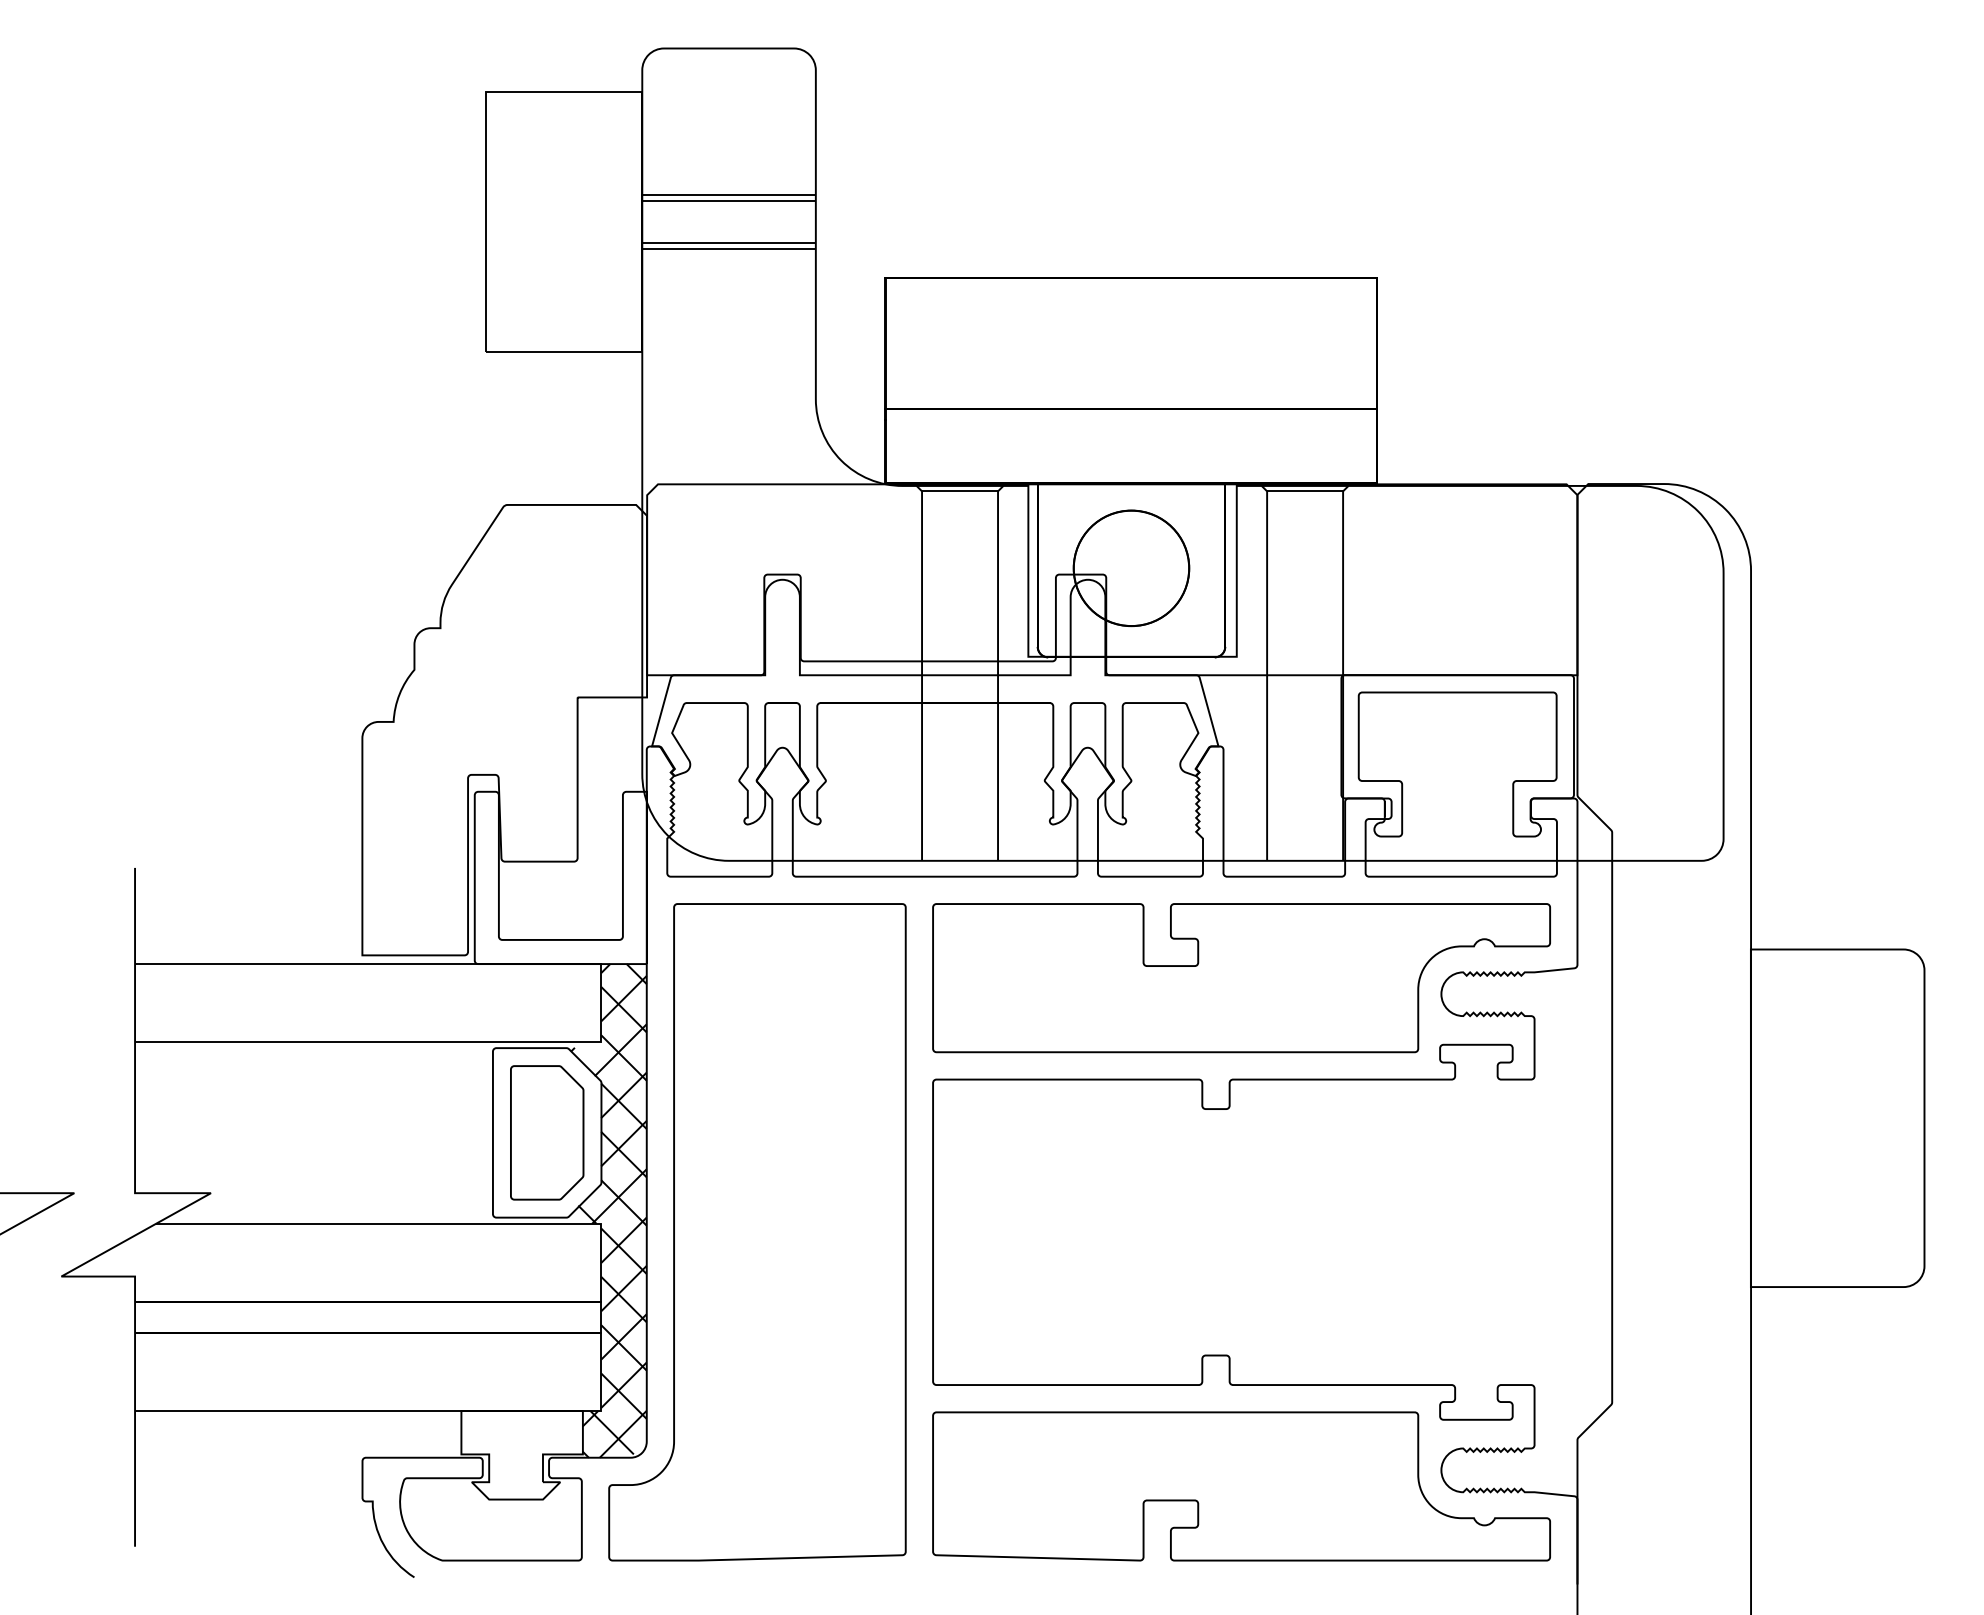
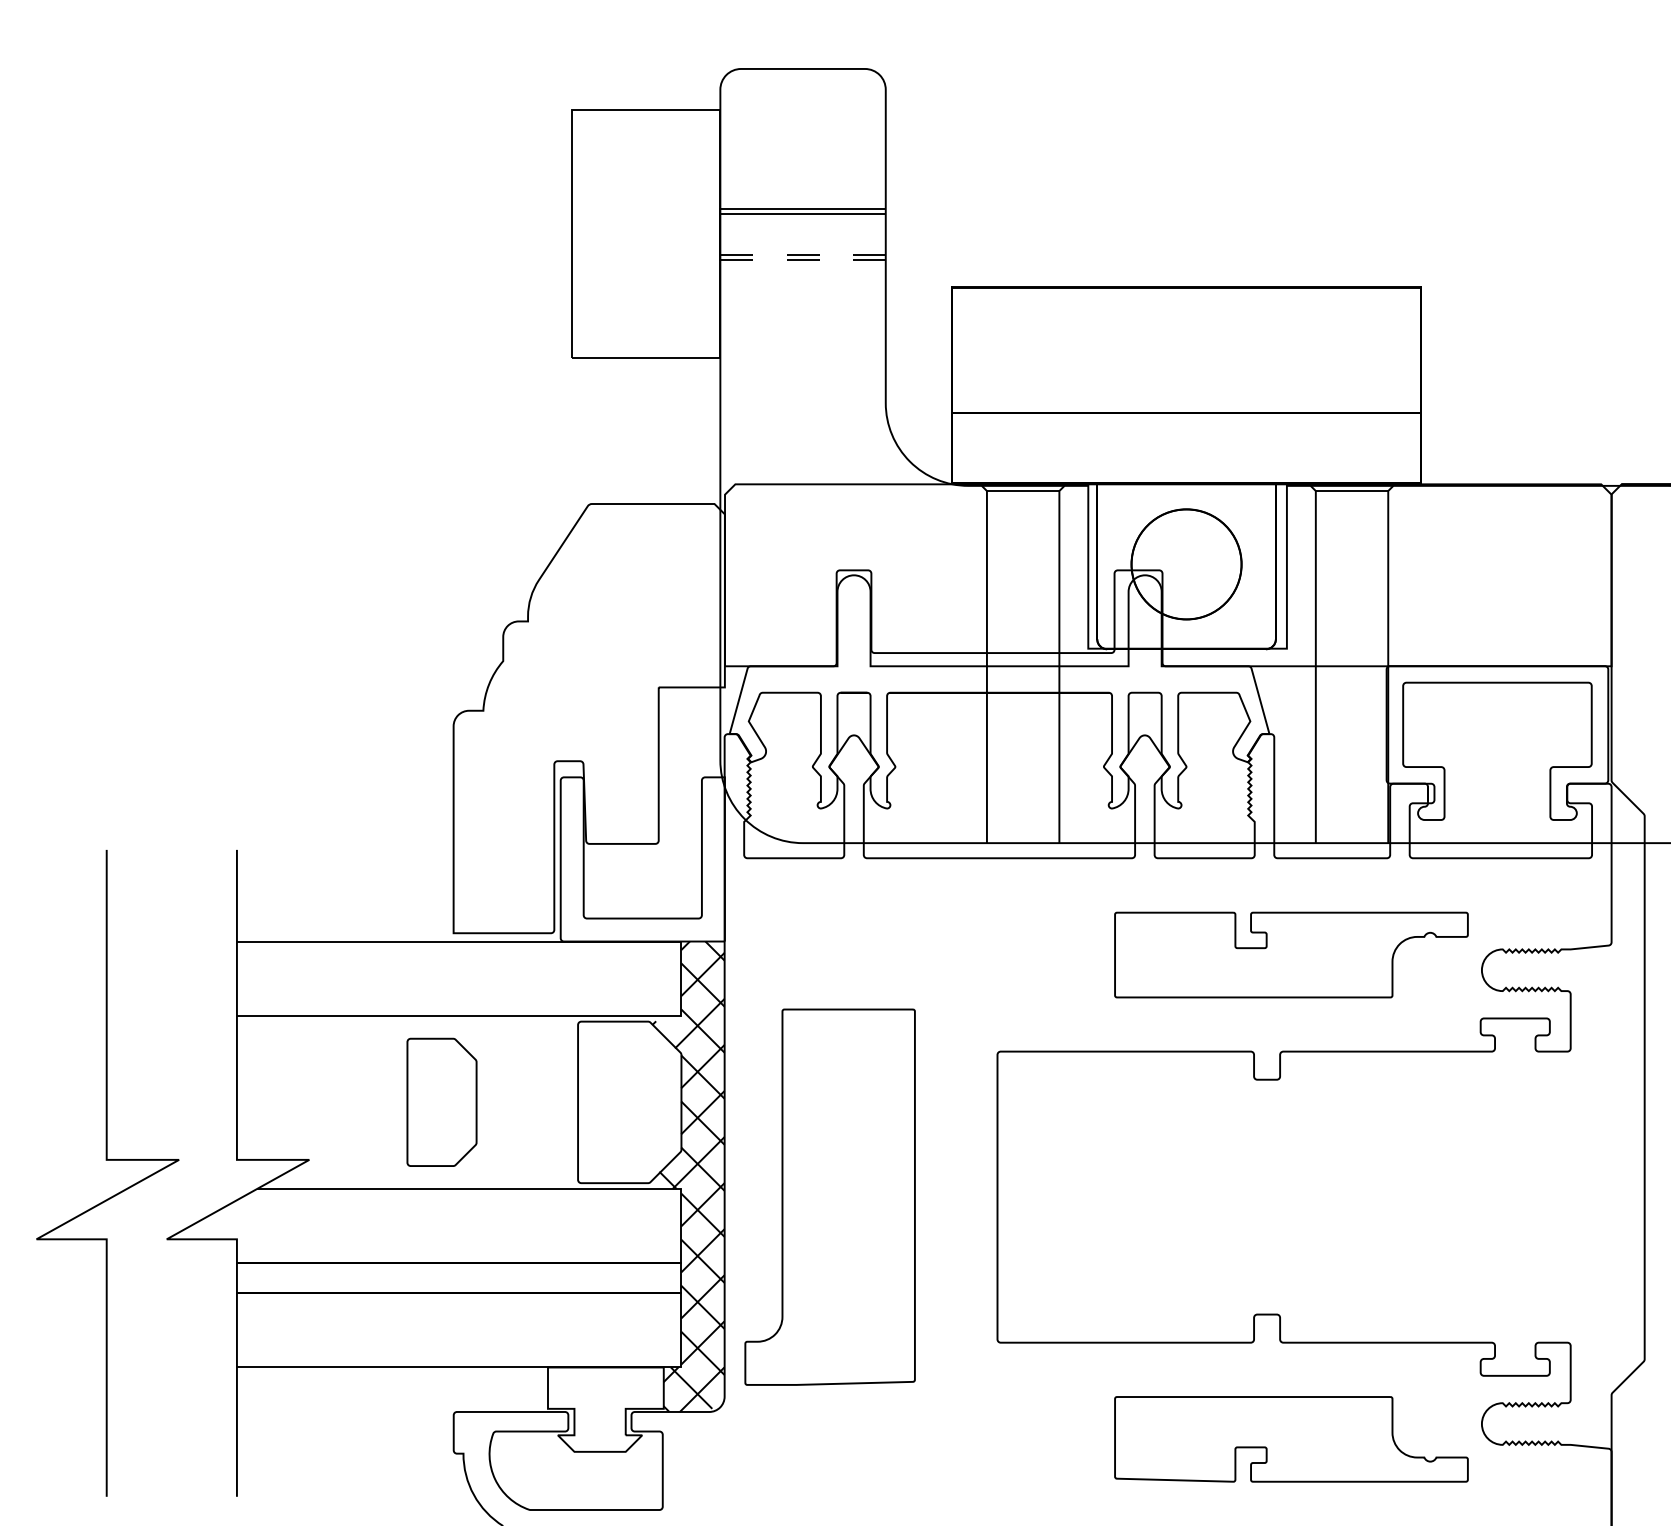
line: (729, 243) -> (803, 254), solid -> dashed
line: (729, 249) -> (803, 260), solid -> dashed
part: (1241, 978) -> (1291, 955), size x0.6
part: (547, 1132) -> (442, 1102), moved
part: (757, 1232) -> (830, 1197), size x0.6
part: (1241, 1486) -> (1291, 1439), size x0.6

